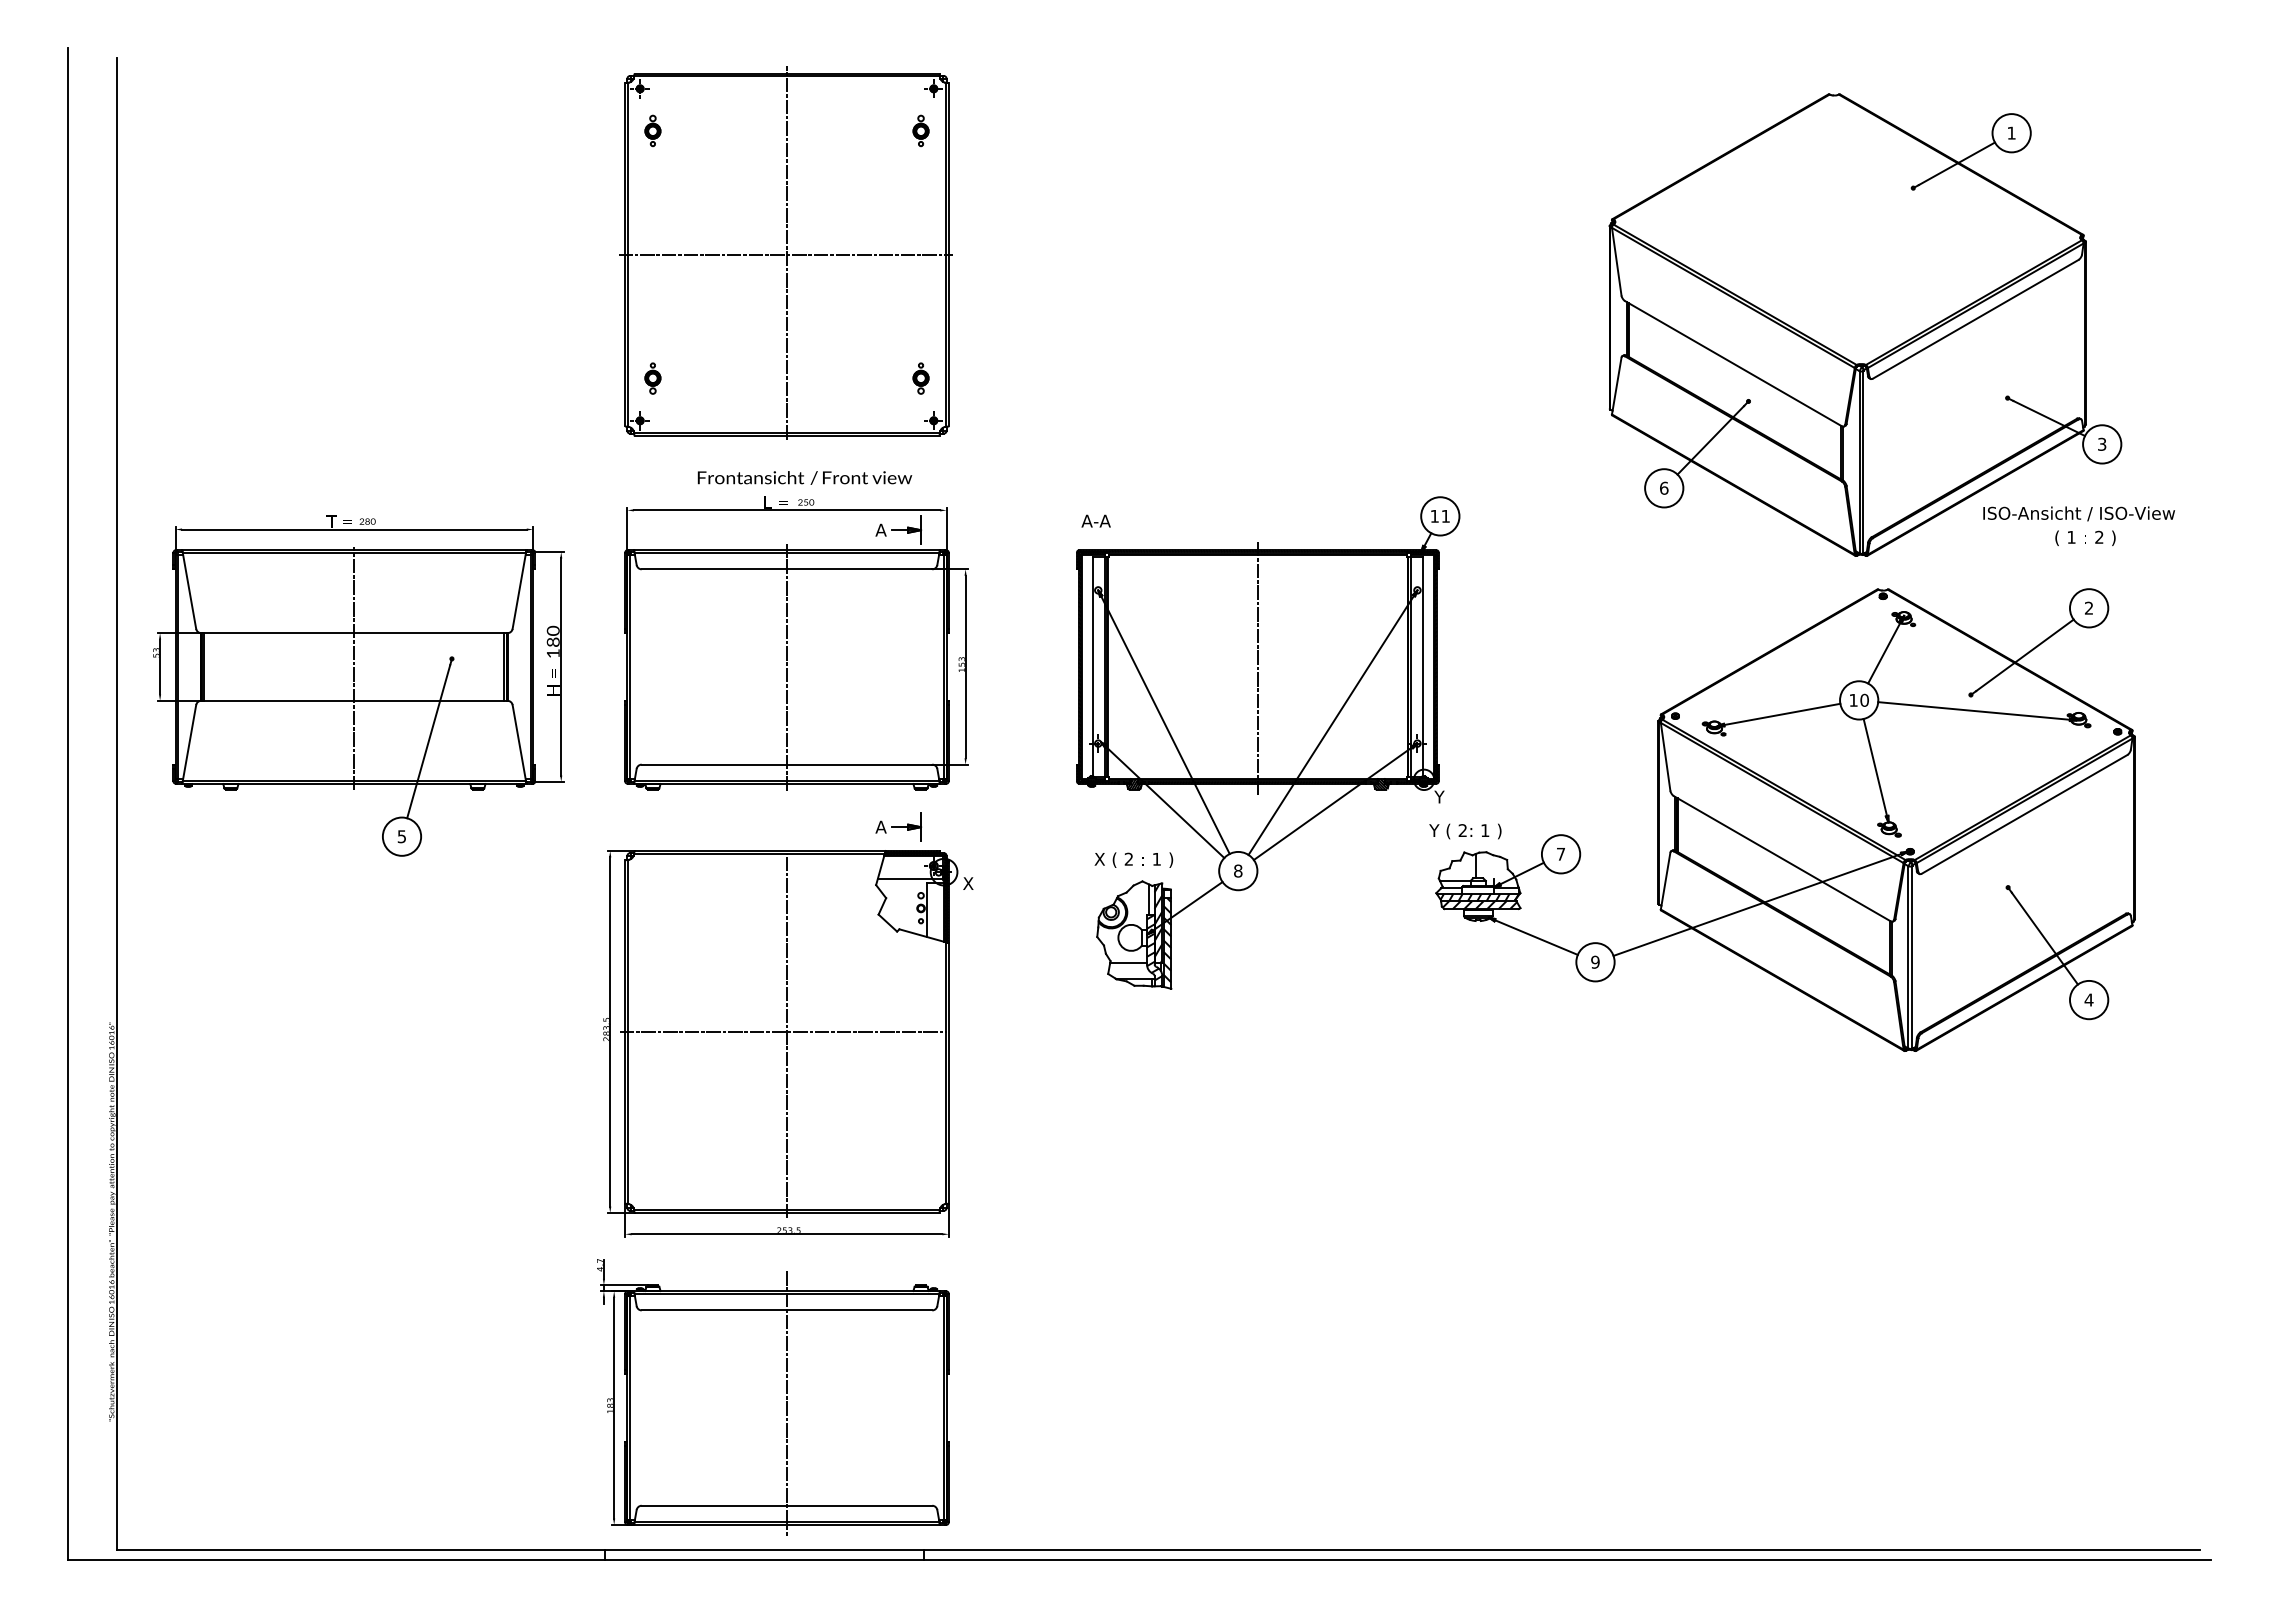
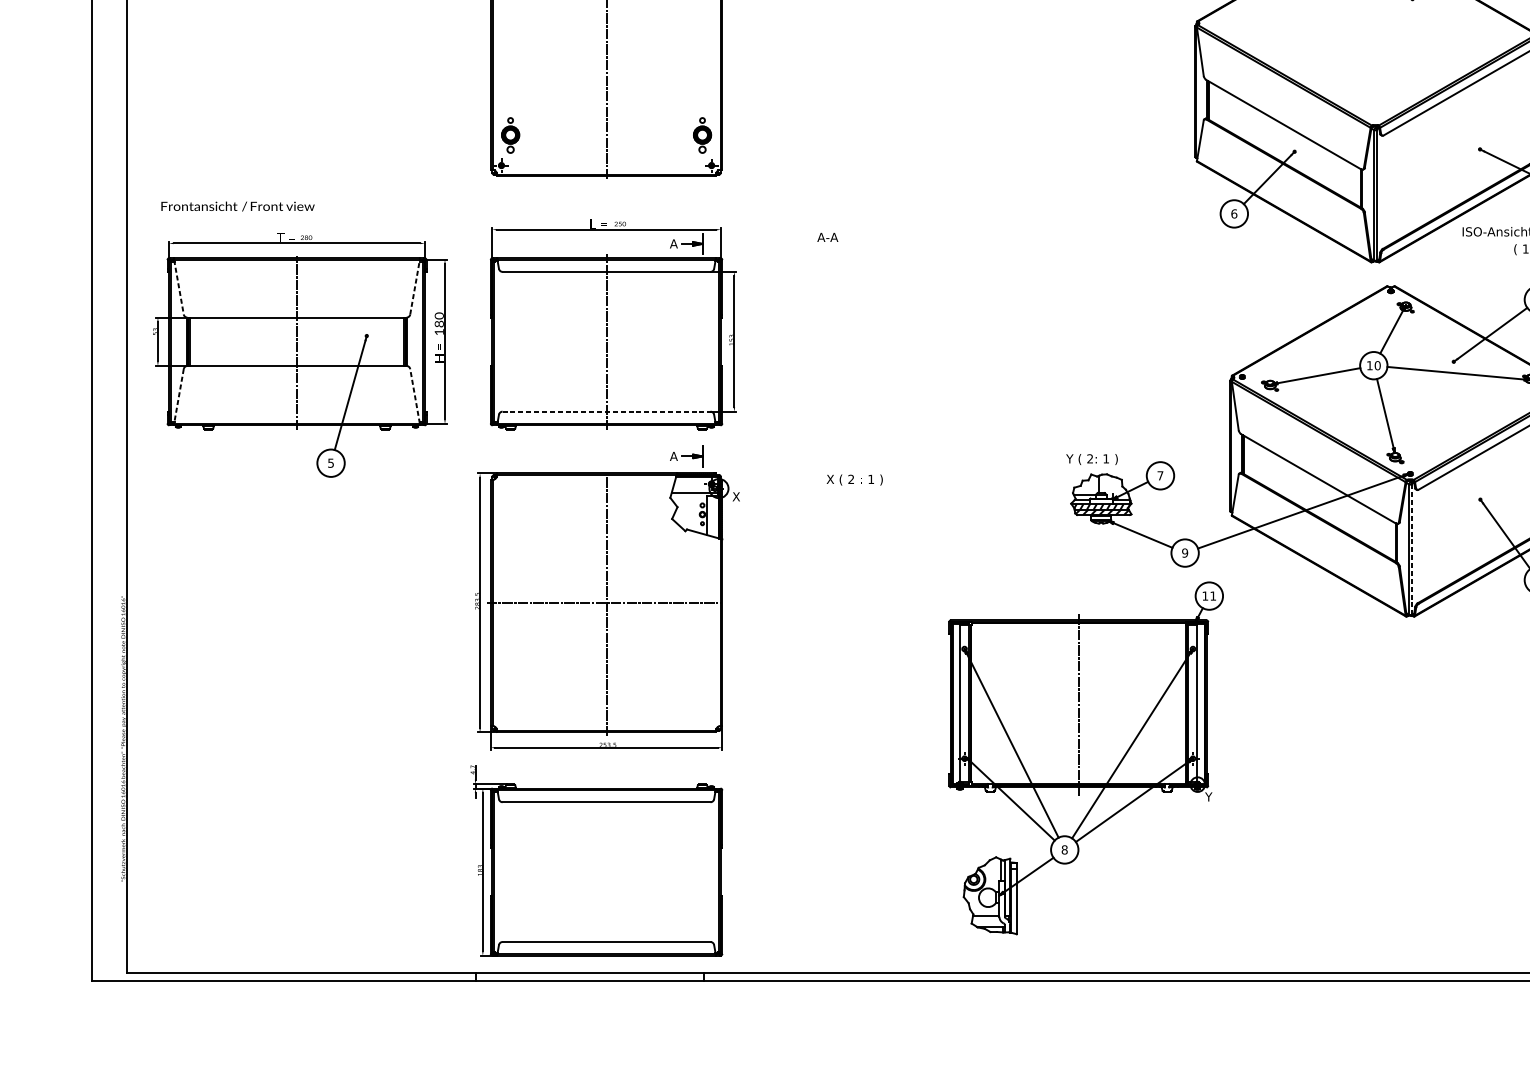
line: (785, 254) -> (605, 46), removed
part: (652, 378) -> (510, 135), size x1.6
part: (920, 378) -> (702, 135), size x1.6
text: (804, 477) -> (237, 206), moved
line: (189, 590) -> (179, 287), solid -> dashed
line: (519, 590) -> (415, 287), solid -> dashed
part: (1268, 742) -> (1086, 757), moved
line: (189, 743) -> (179, 396), solid -> dashed
line: (519, 743) -> (415, 396), solid -> dashed
line: (787, 764) -> (606, 411), solid -> dashed
line: (1912, 957) -> (1411, 549), solid -> dashed
line: (787, 1403) -> (606, 868), removed

